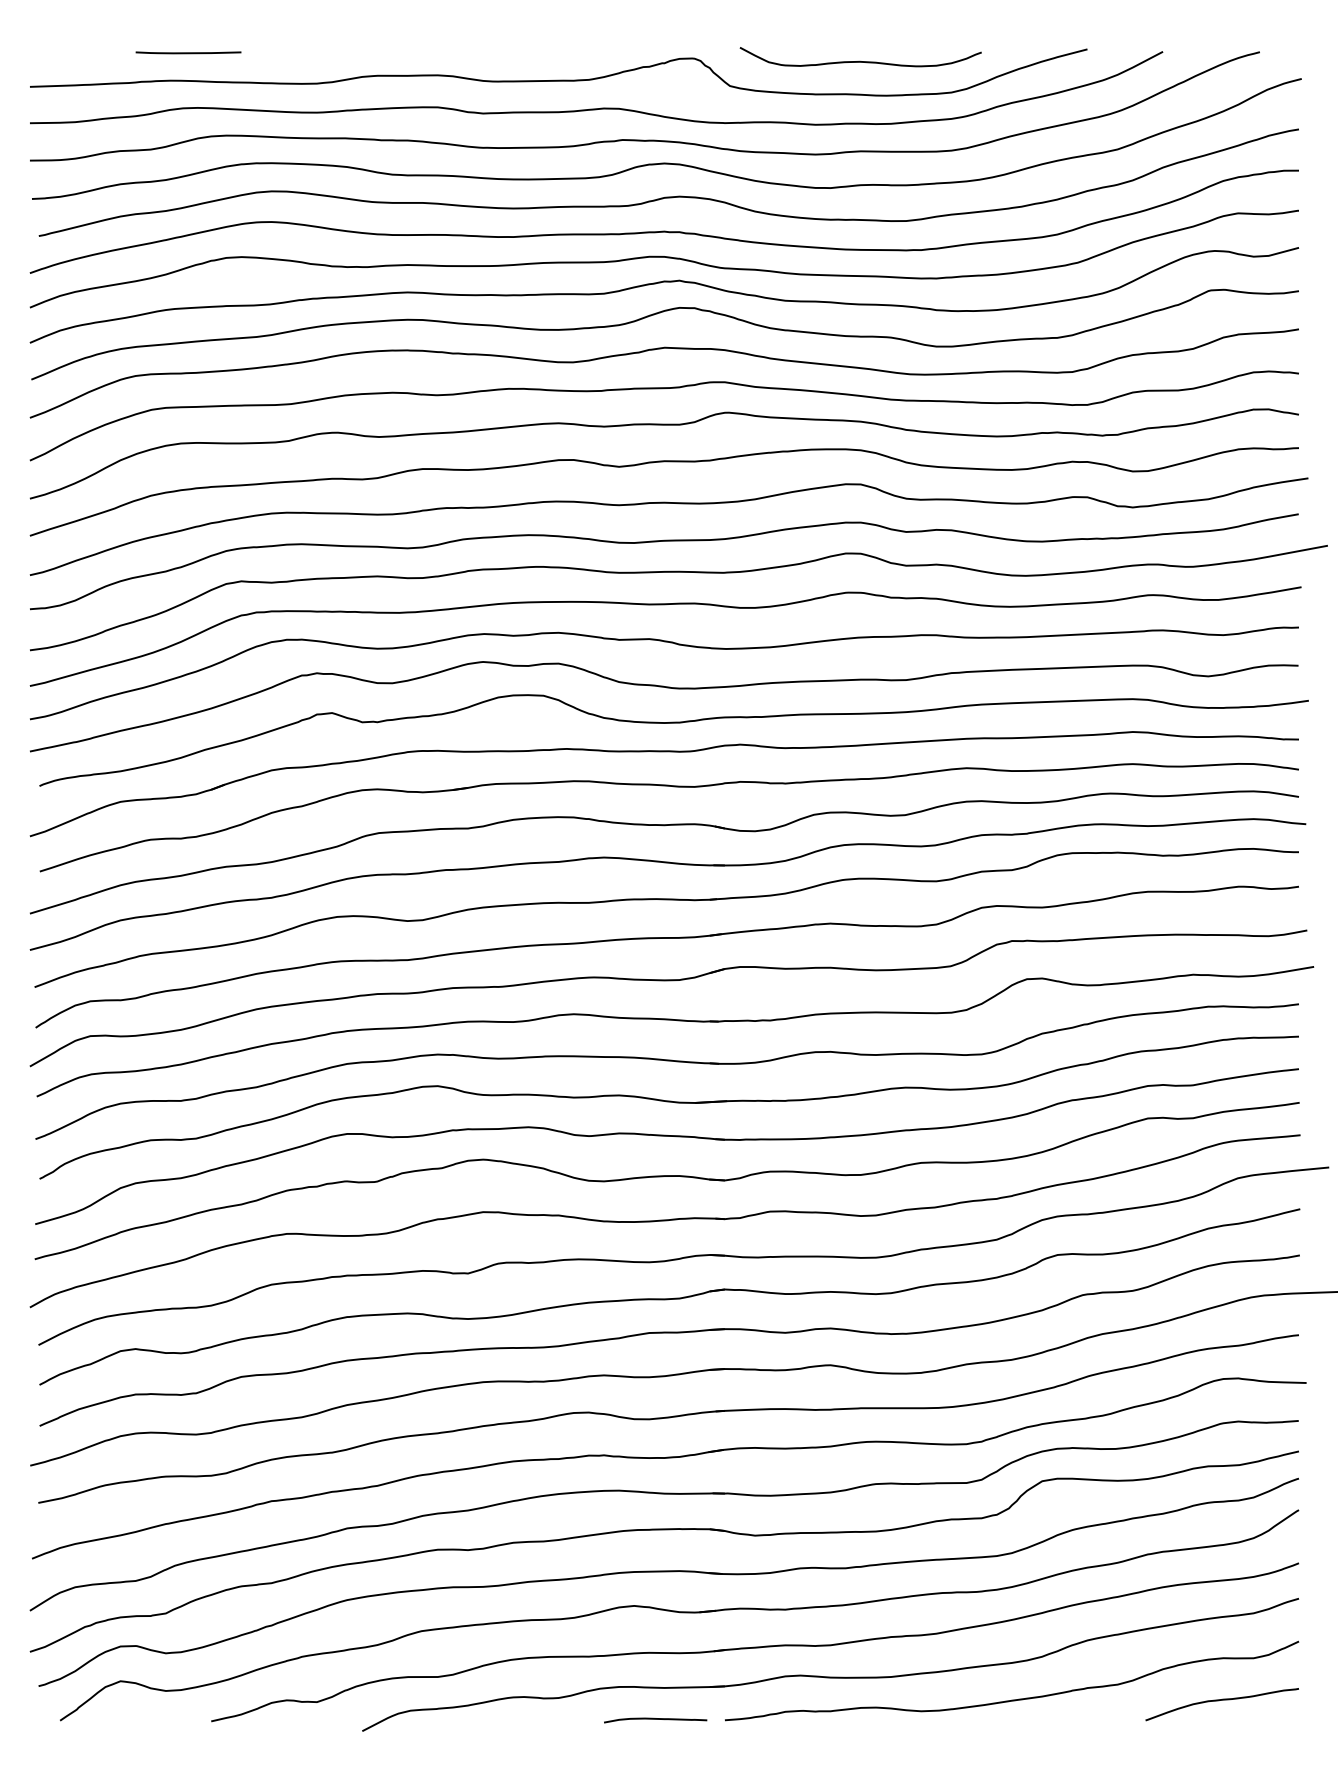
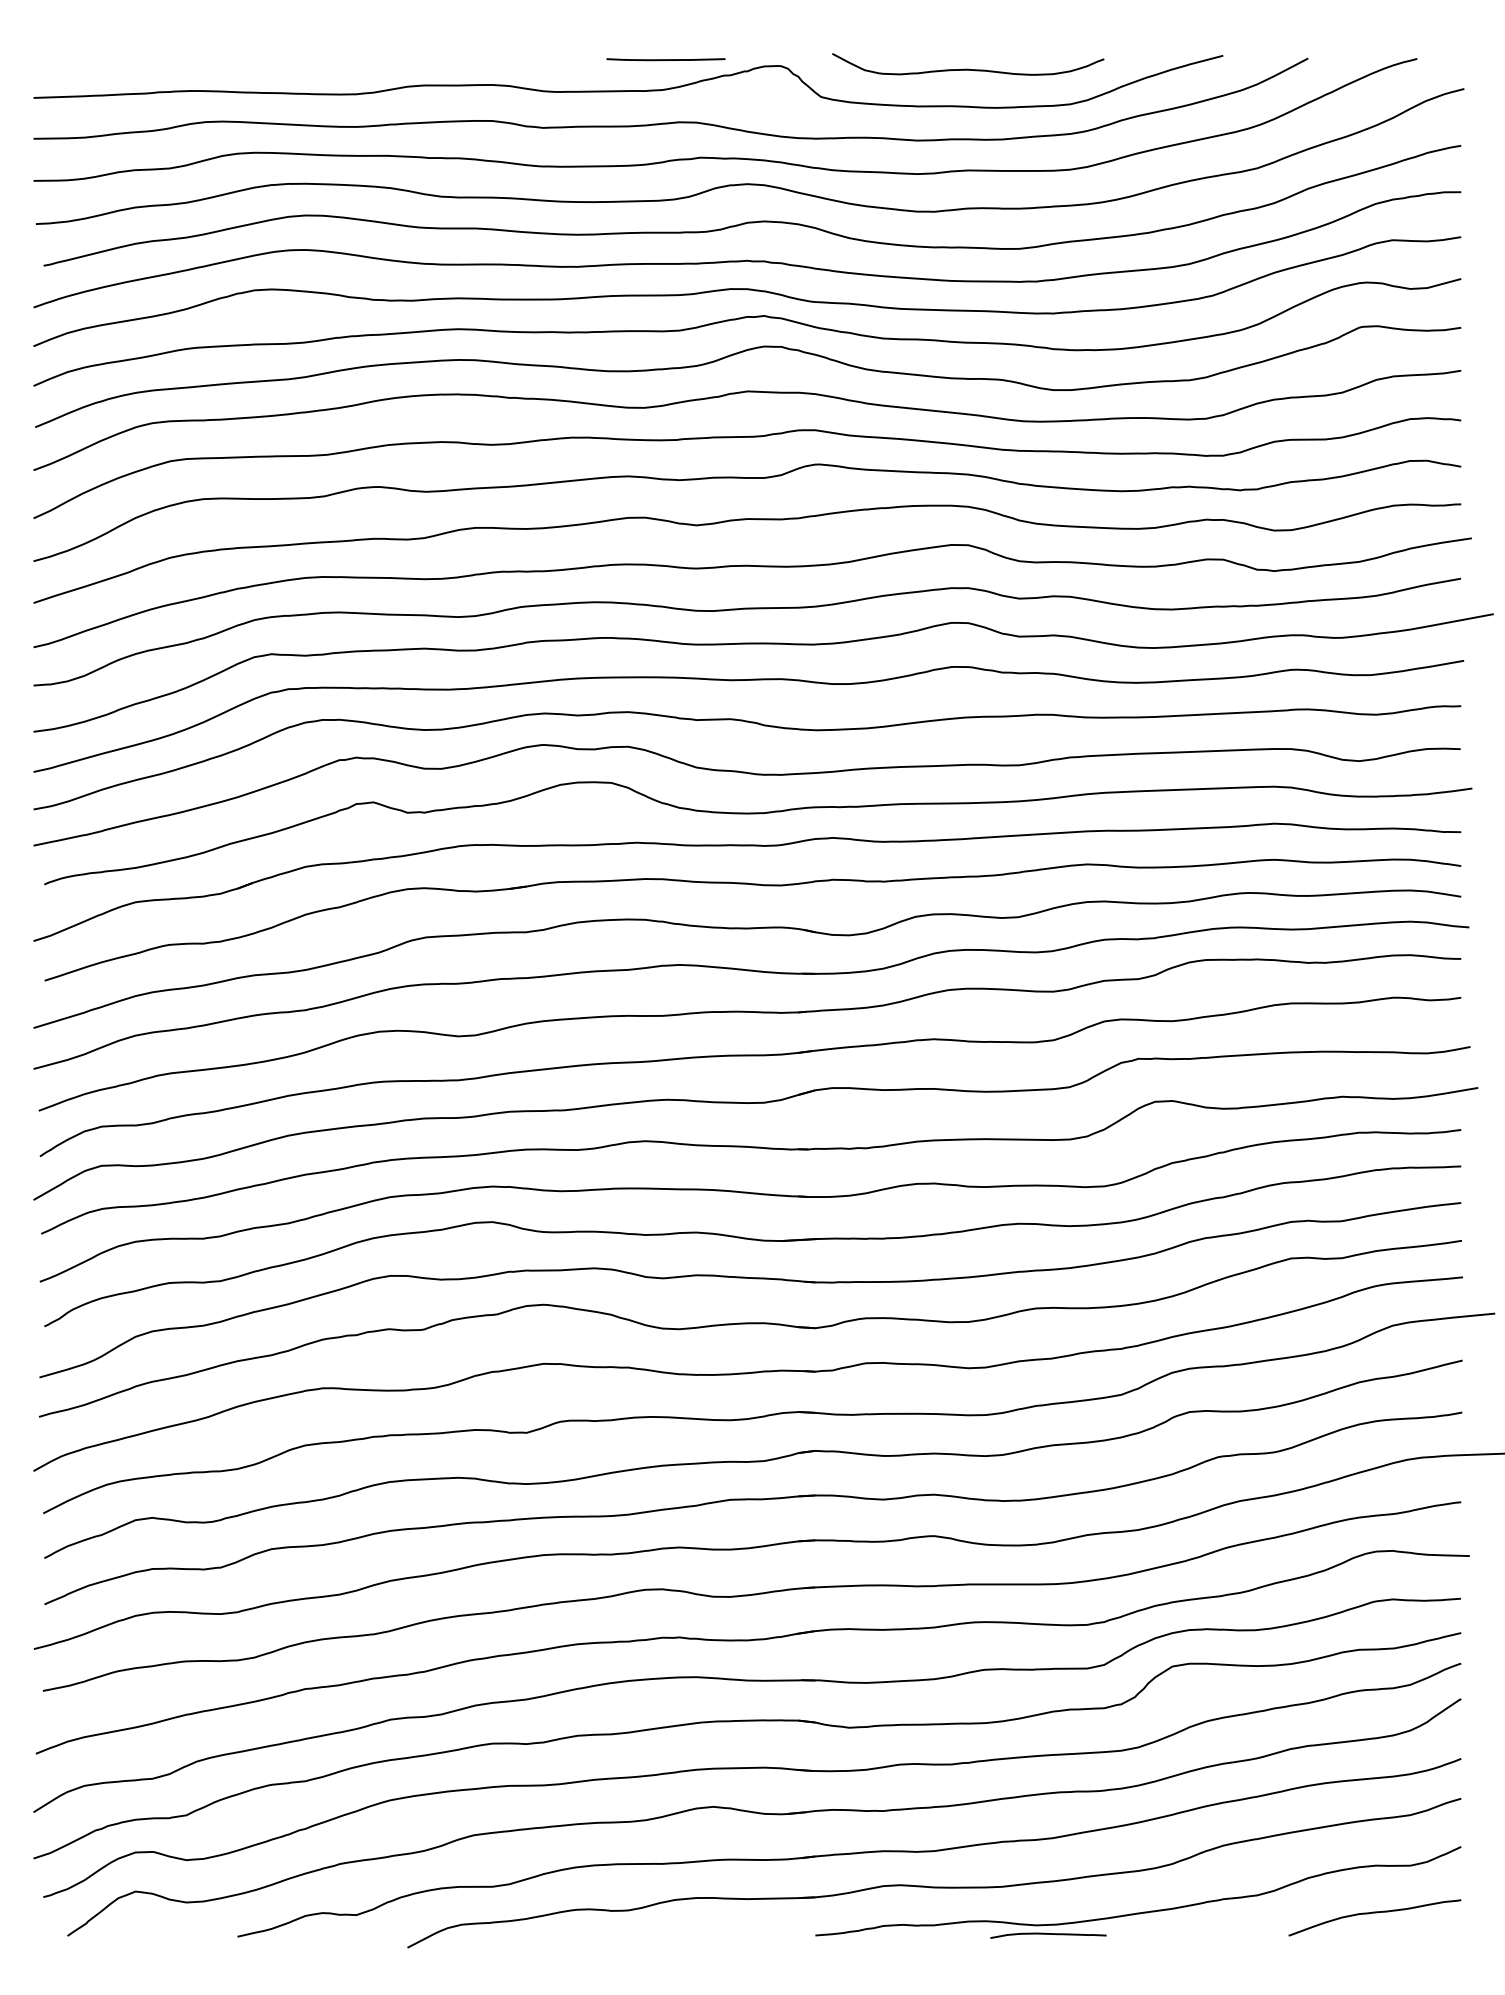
line: (188, 52) -> (665, 59), moved
curve: (655, 1719) -> (1048, 1934), moved

